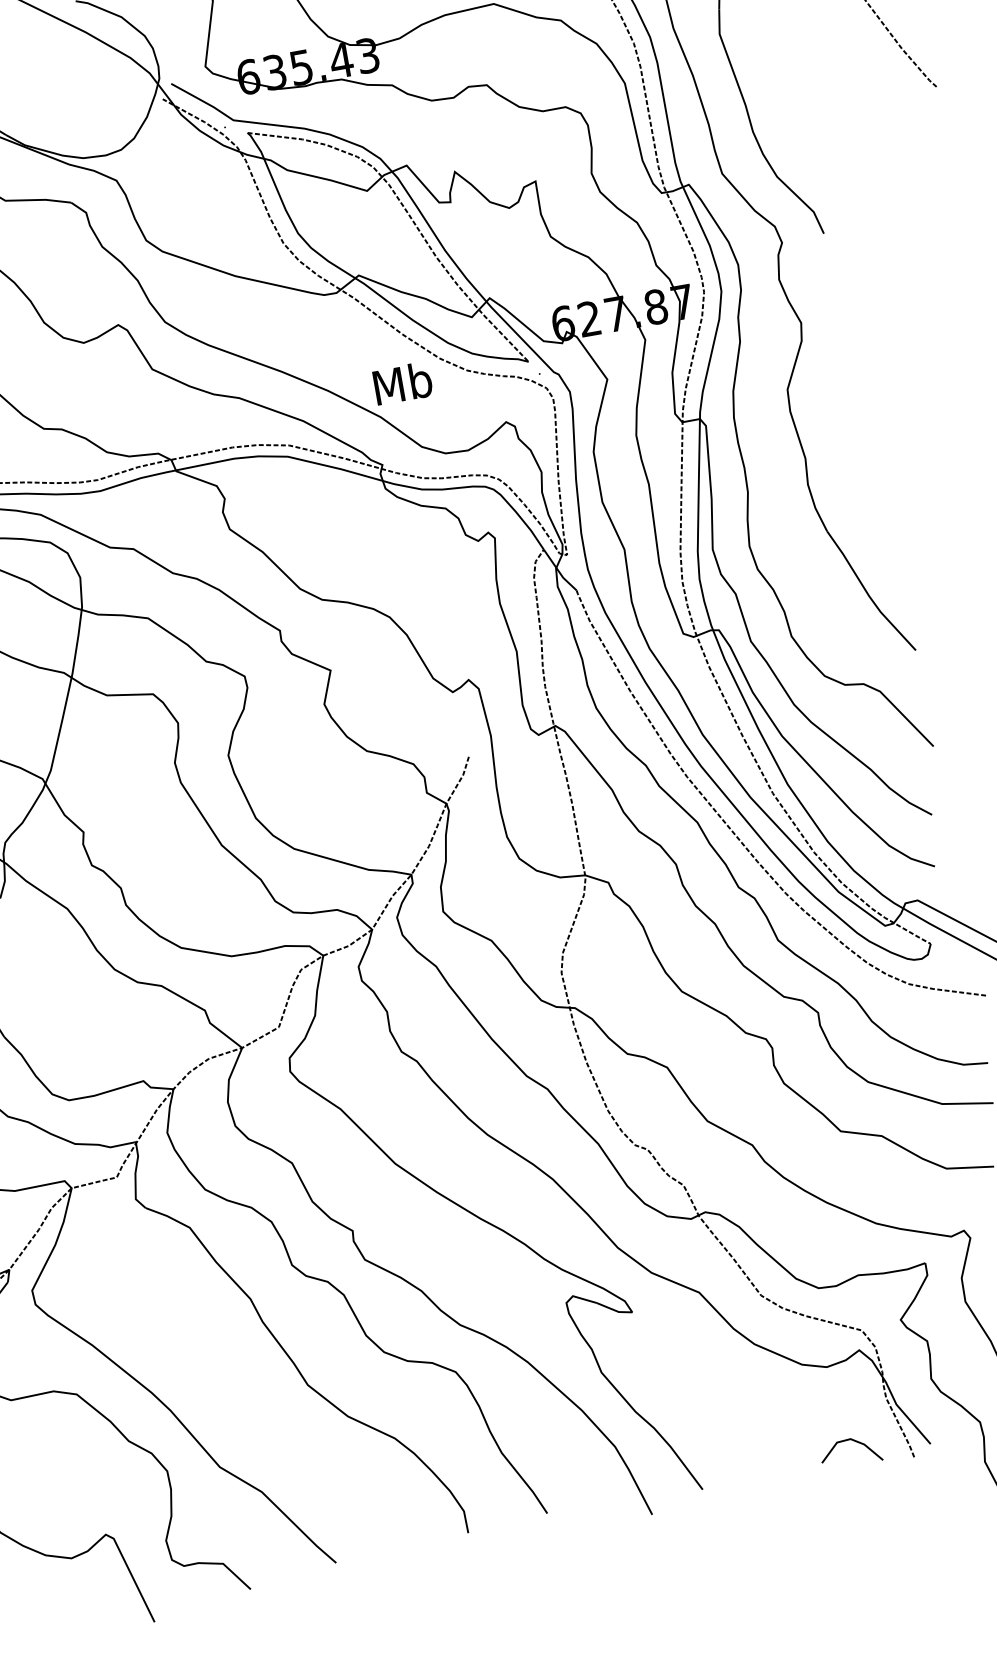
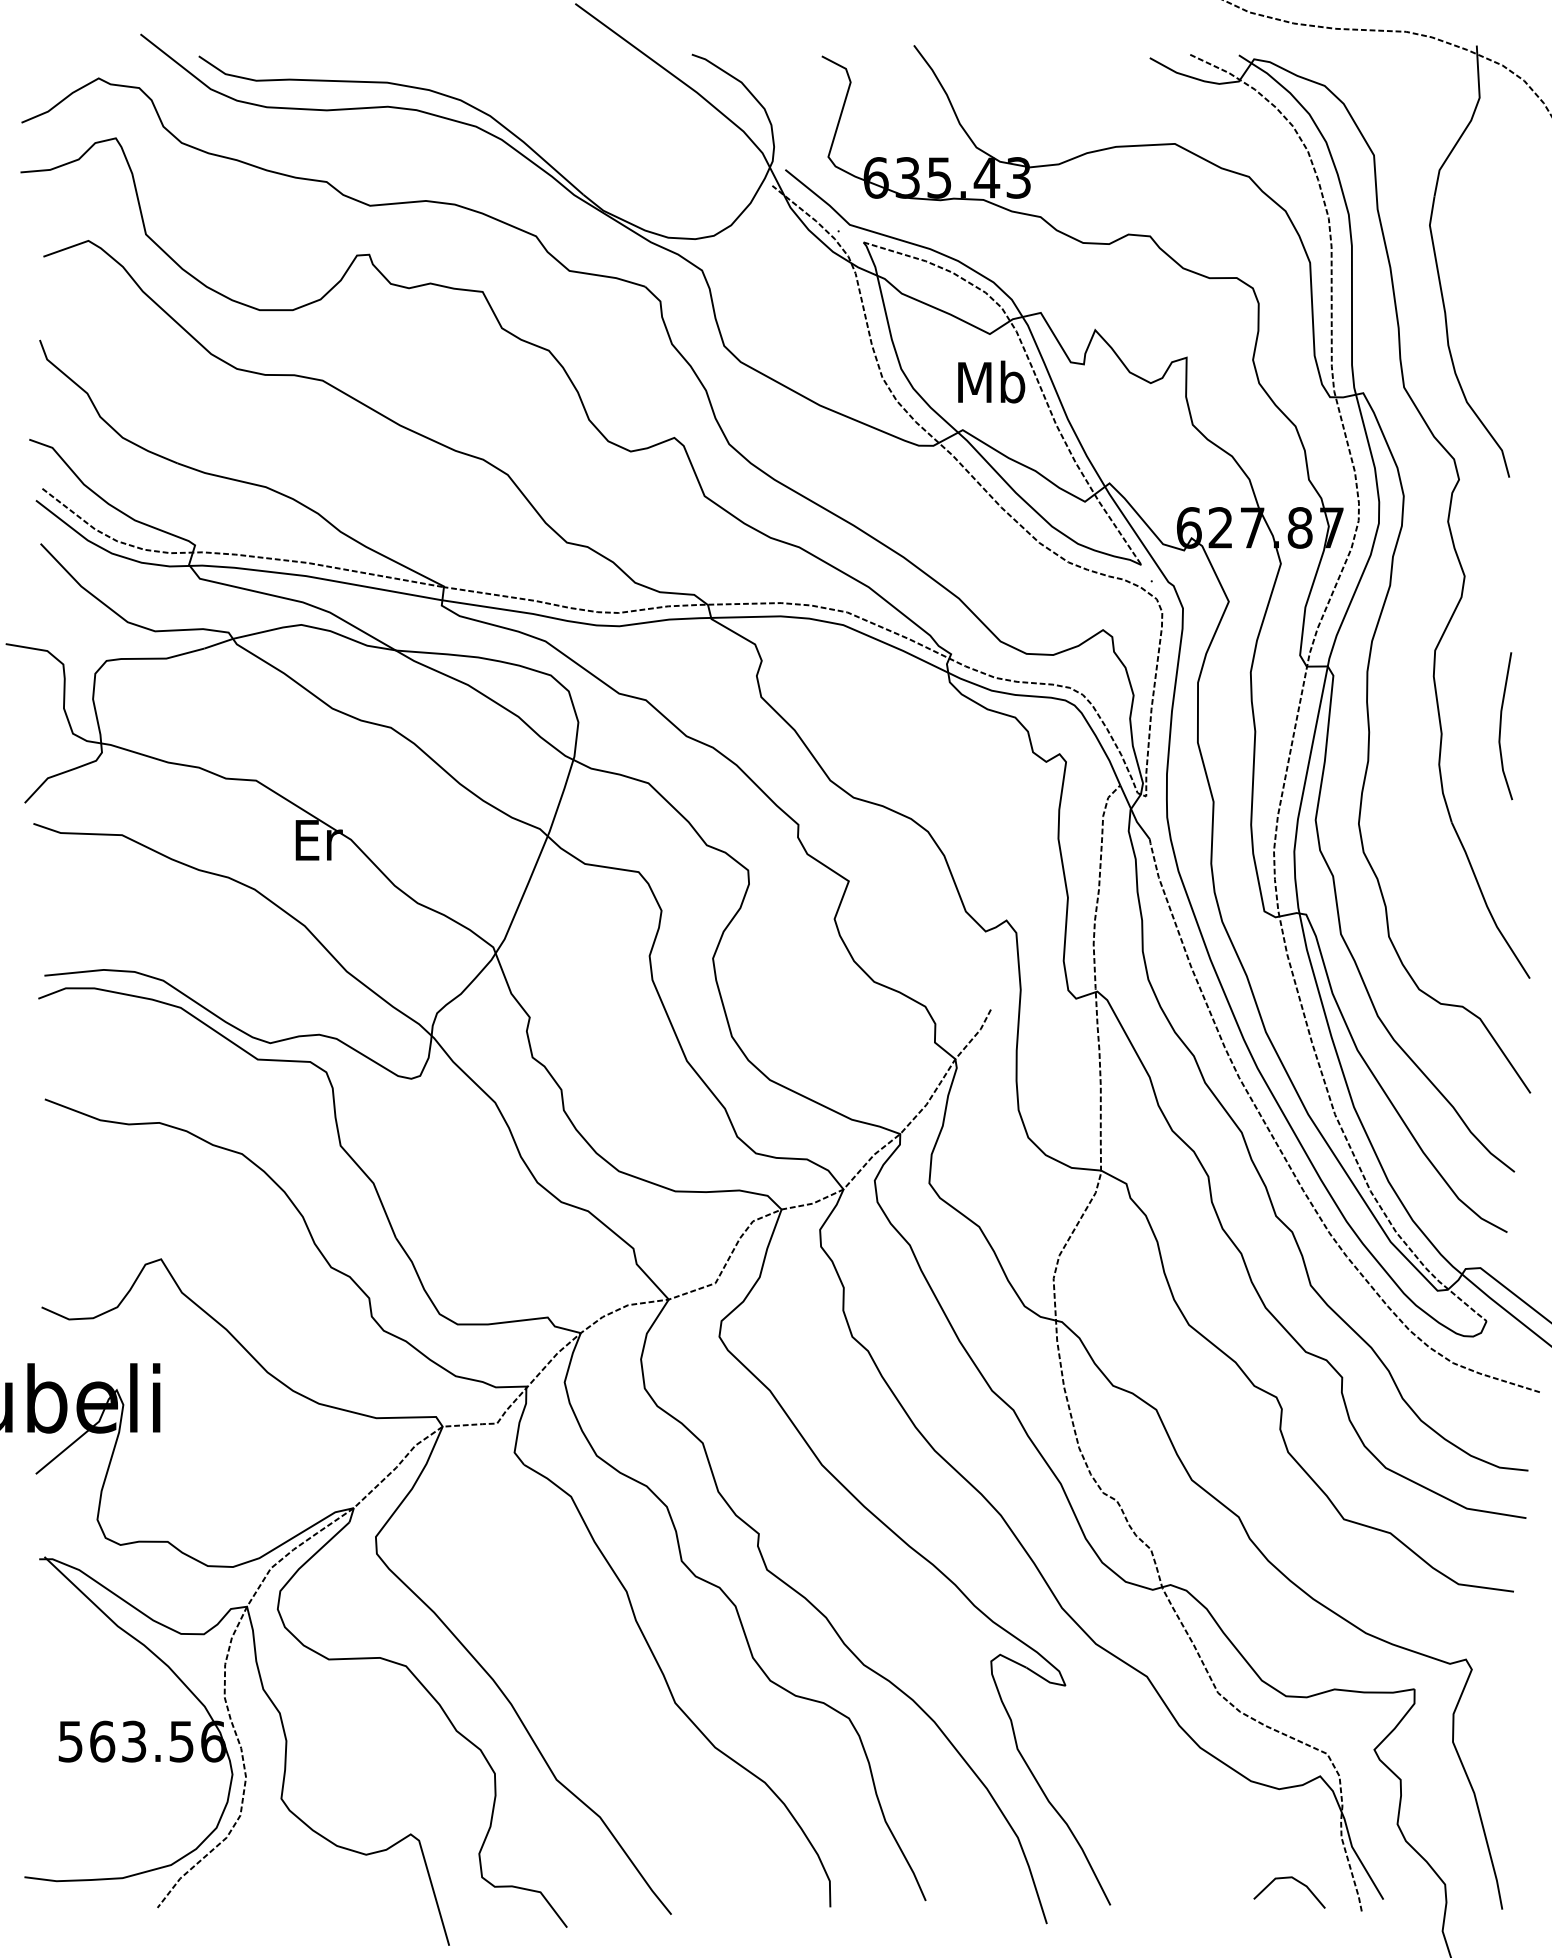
text: (402, 382) -> (991, 381), moved
line: (854, 443) -> (1501, 726), added

